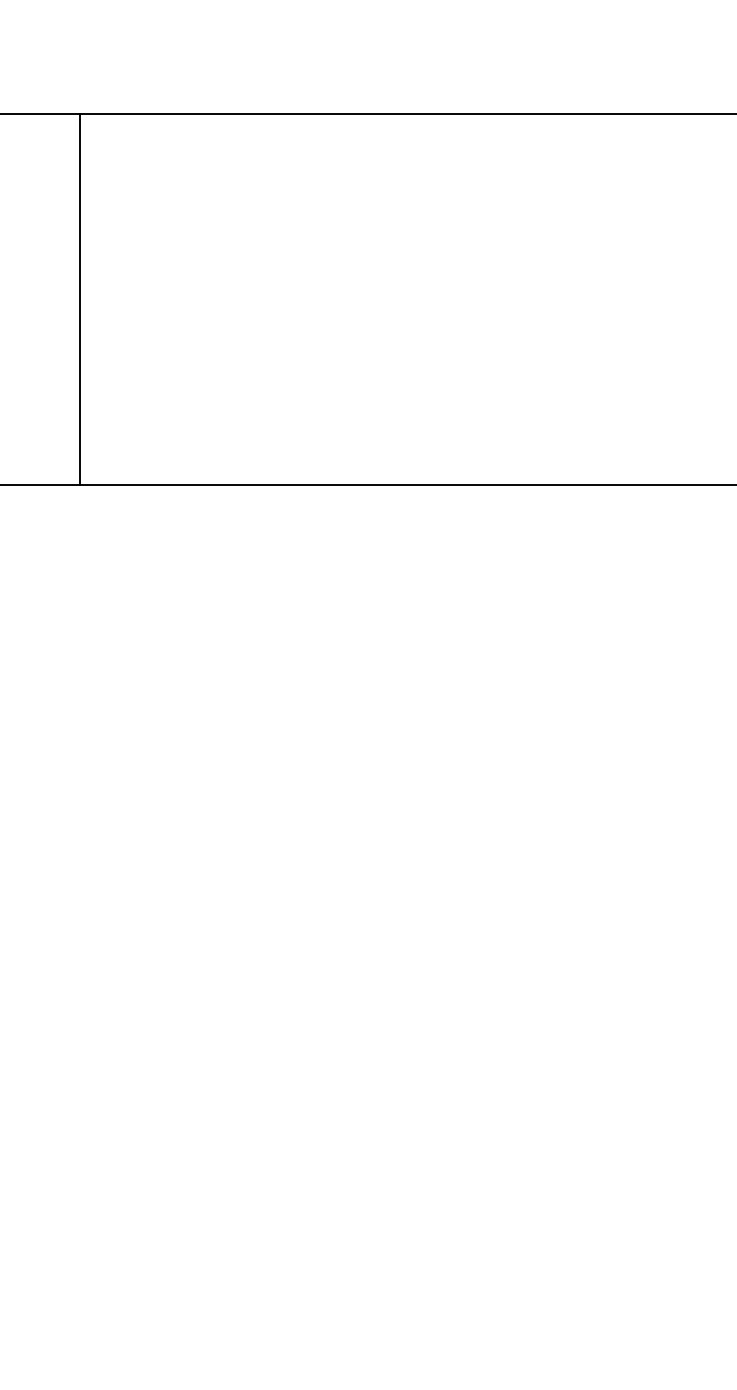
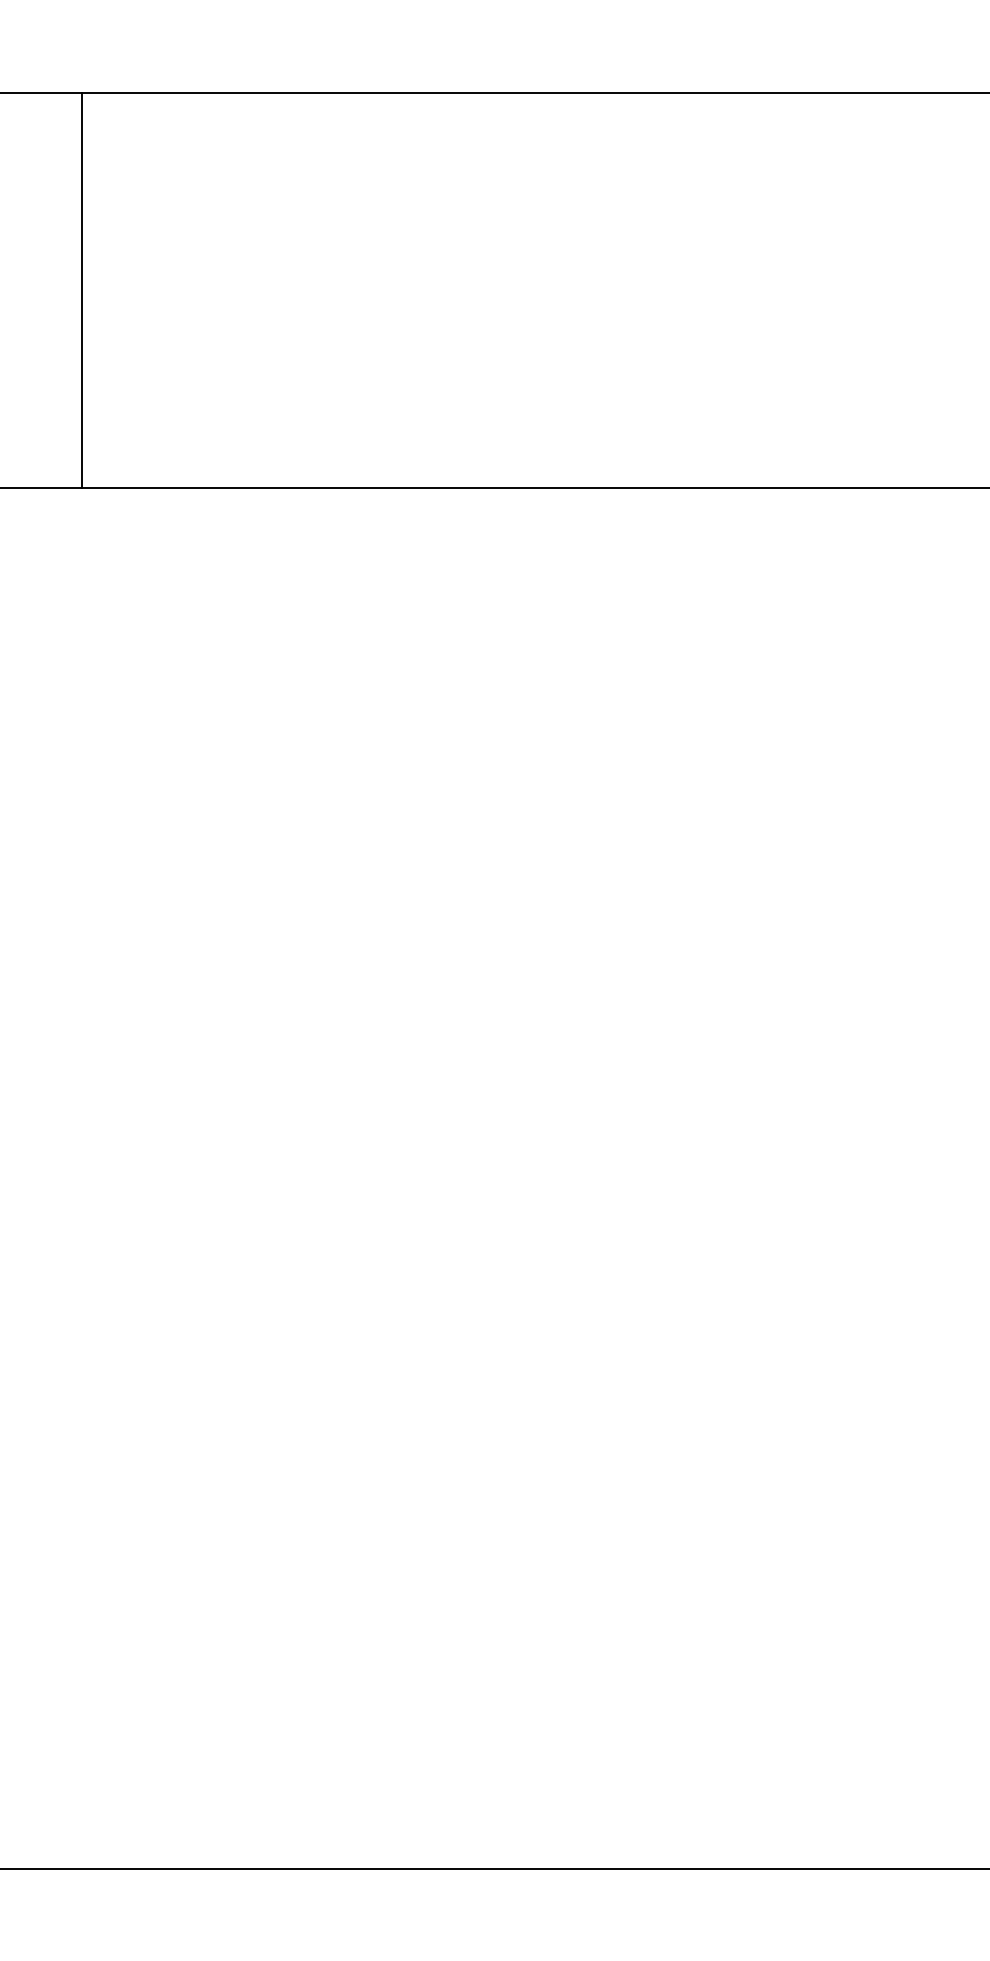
line: (80, 299) -> (82, 290), moved

